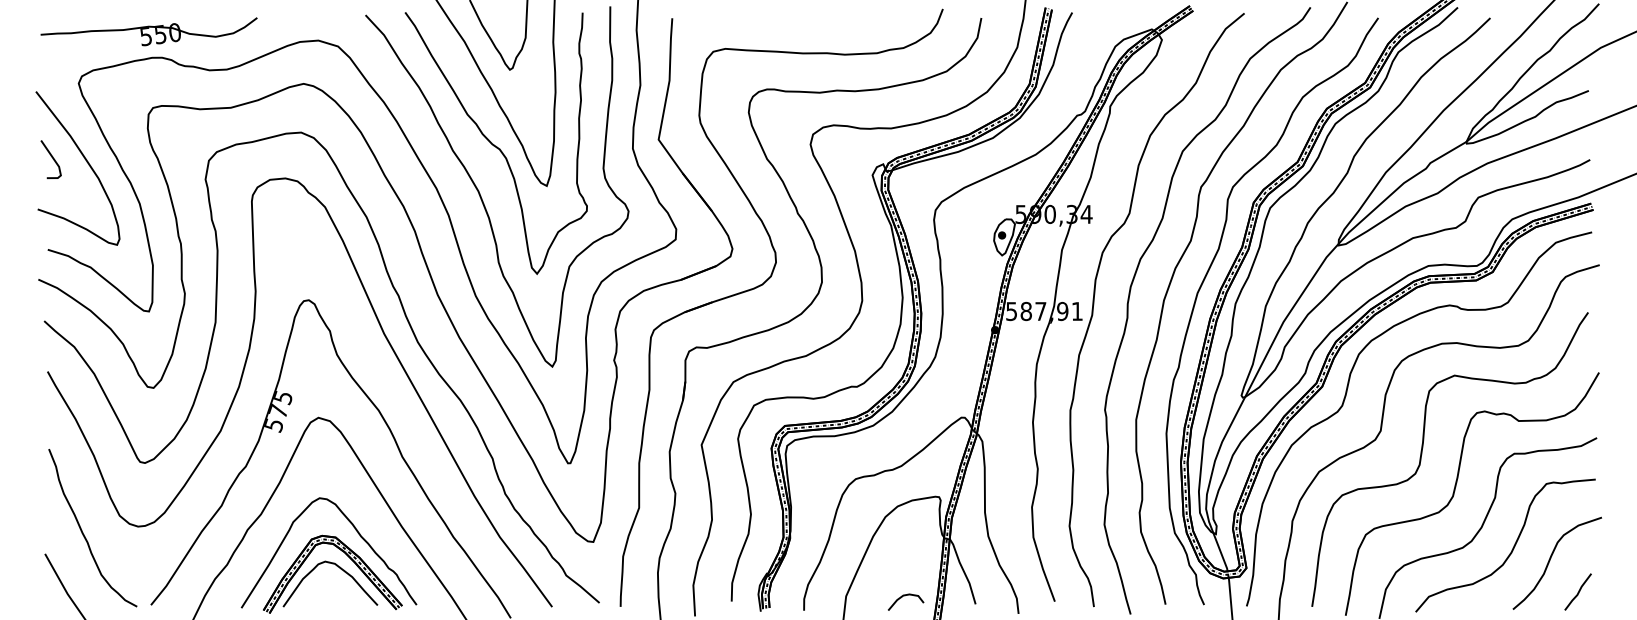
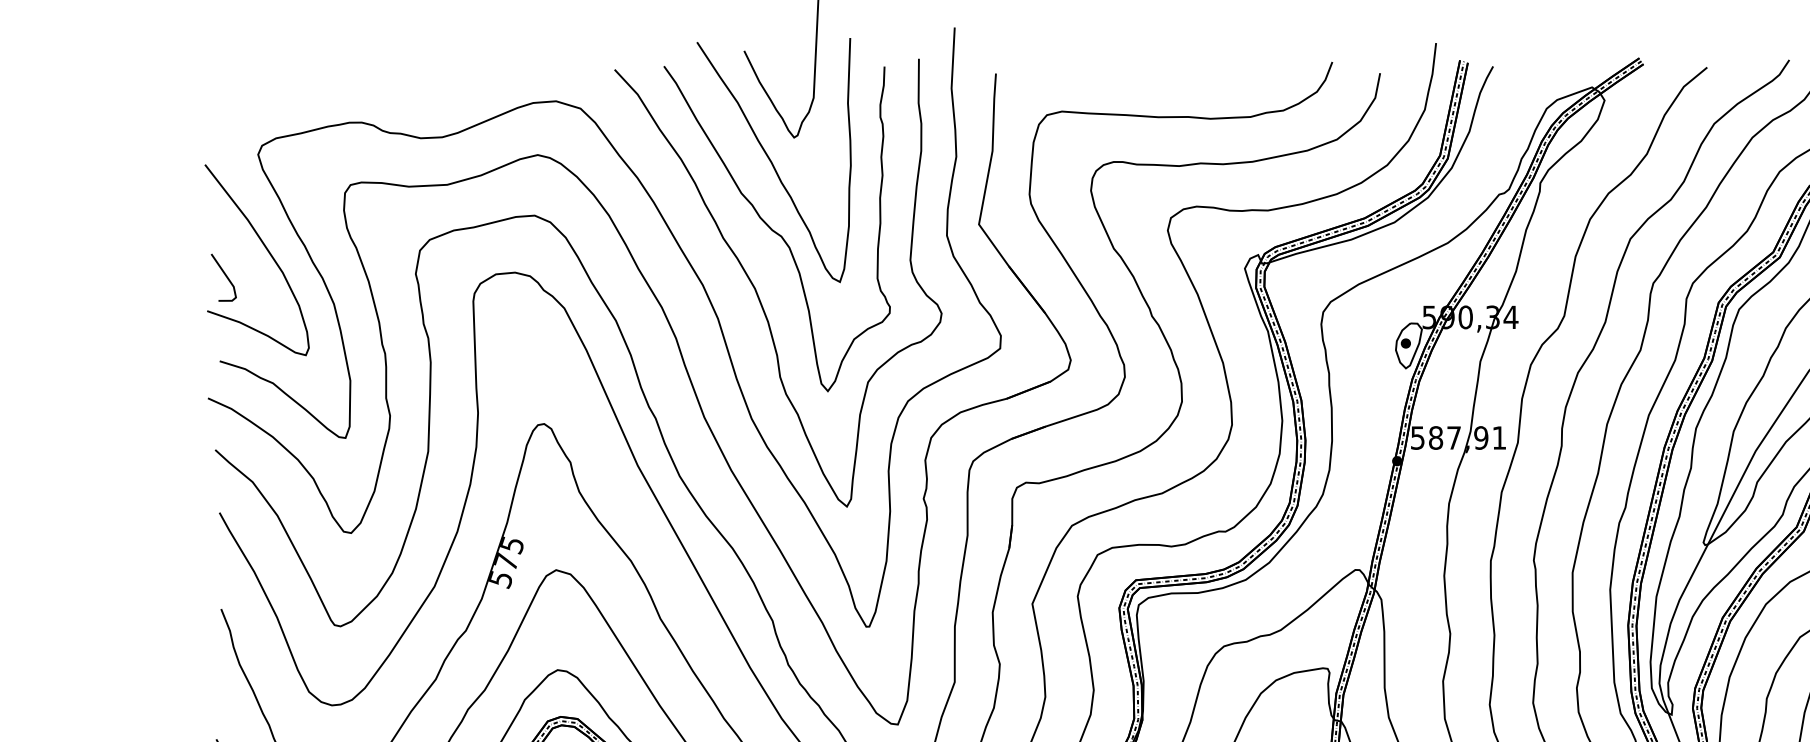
part: (148, 31) -> (344, 89), removed
line: (52, 159) -> (225, 277), moved

